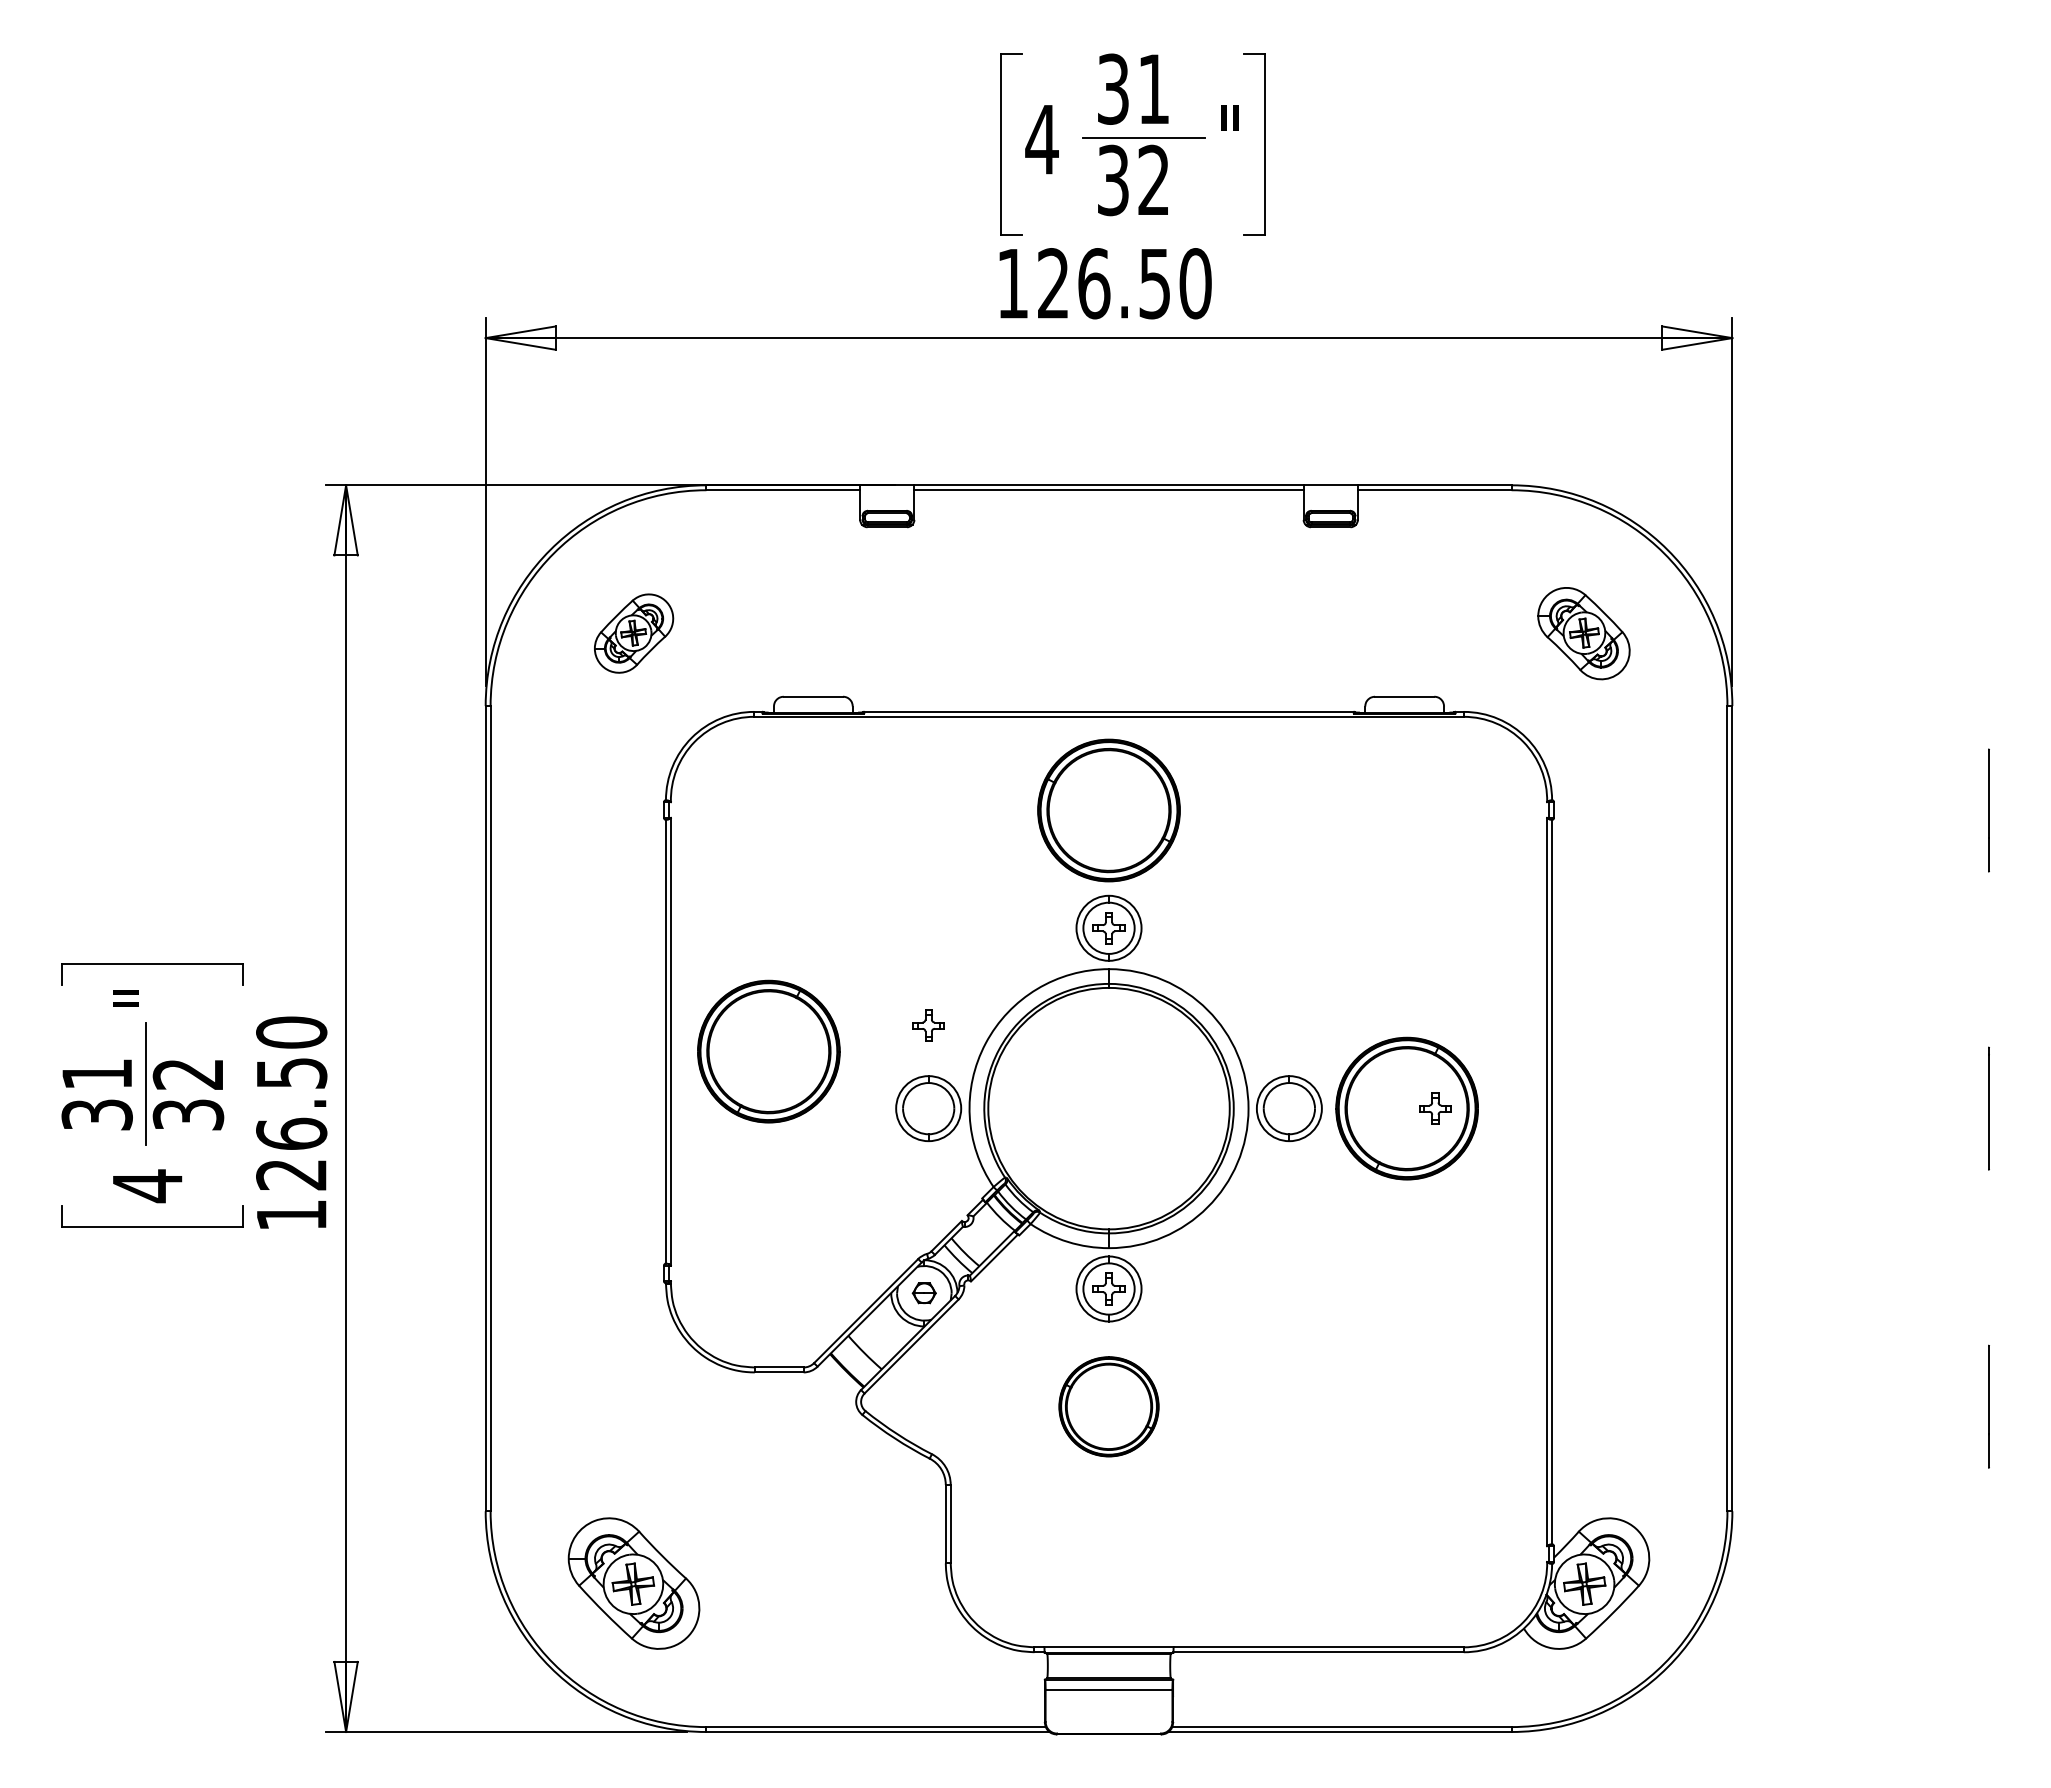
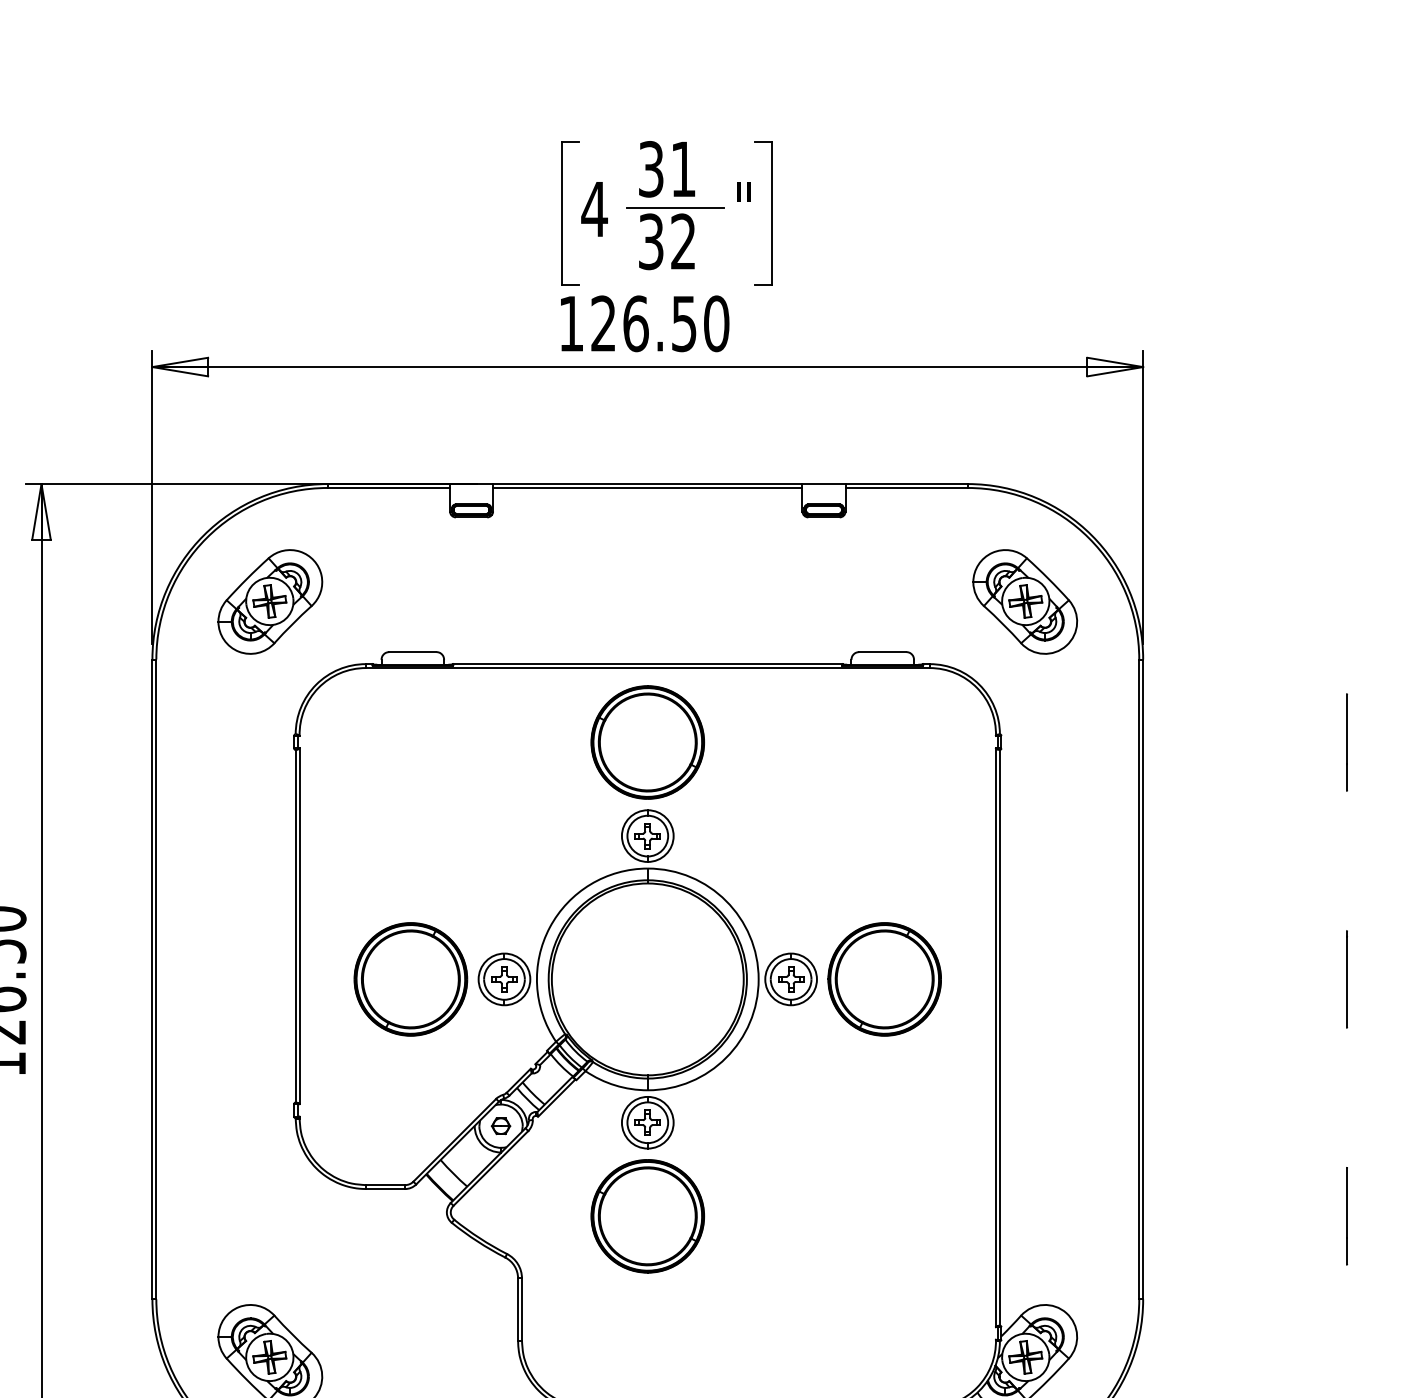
part: (633, 633) -> (269, 601), size x1.67
part: (1583, 633) -> (1024, 601), size x1.43
part: (928, 1025) -> (504, 979), moved
part: (768, 1051) -> (410, 979), moved
part: (1435, 1108) -> (791, 979), moved
part: (1108, 1406) -> (647, 1216), size x1.43

